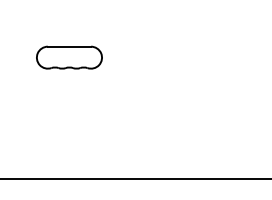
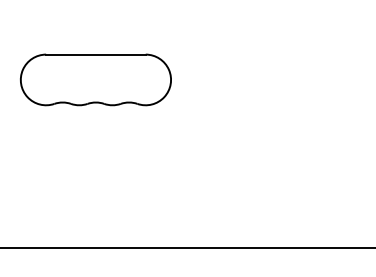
part: (69, 57) -> (95, 79), size x1.67

